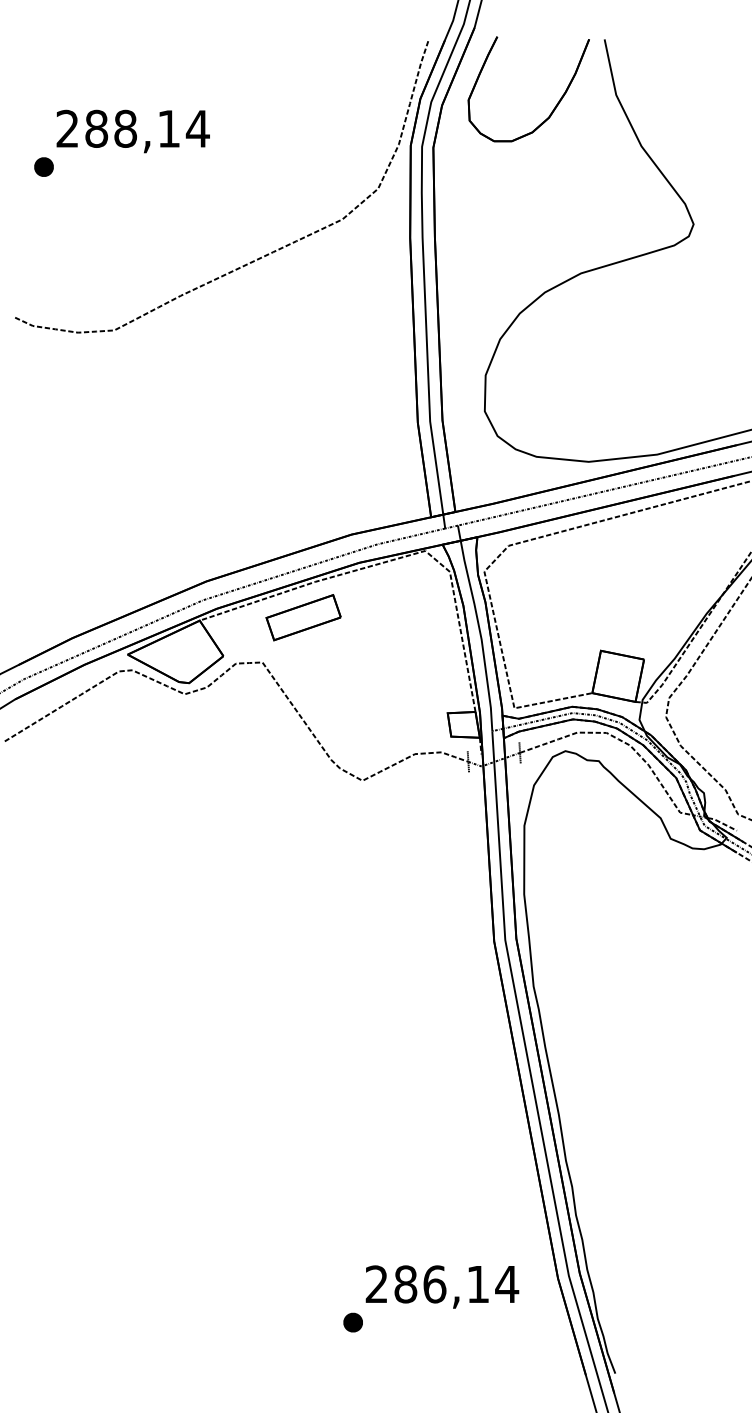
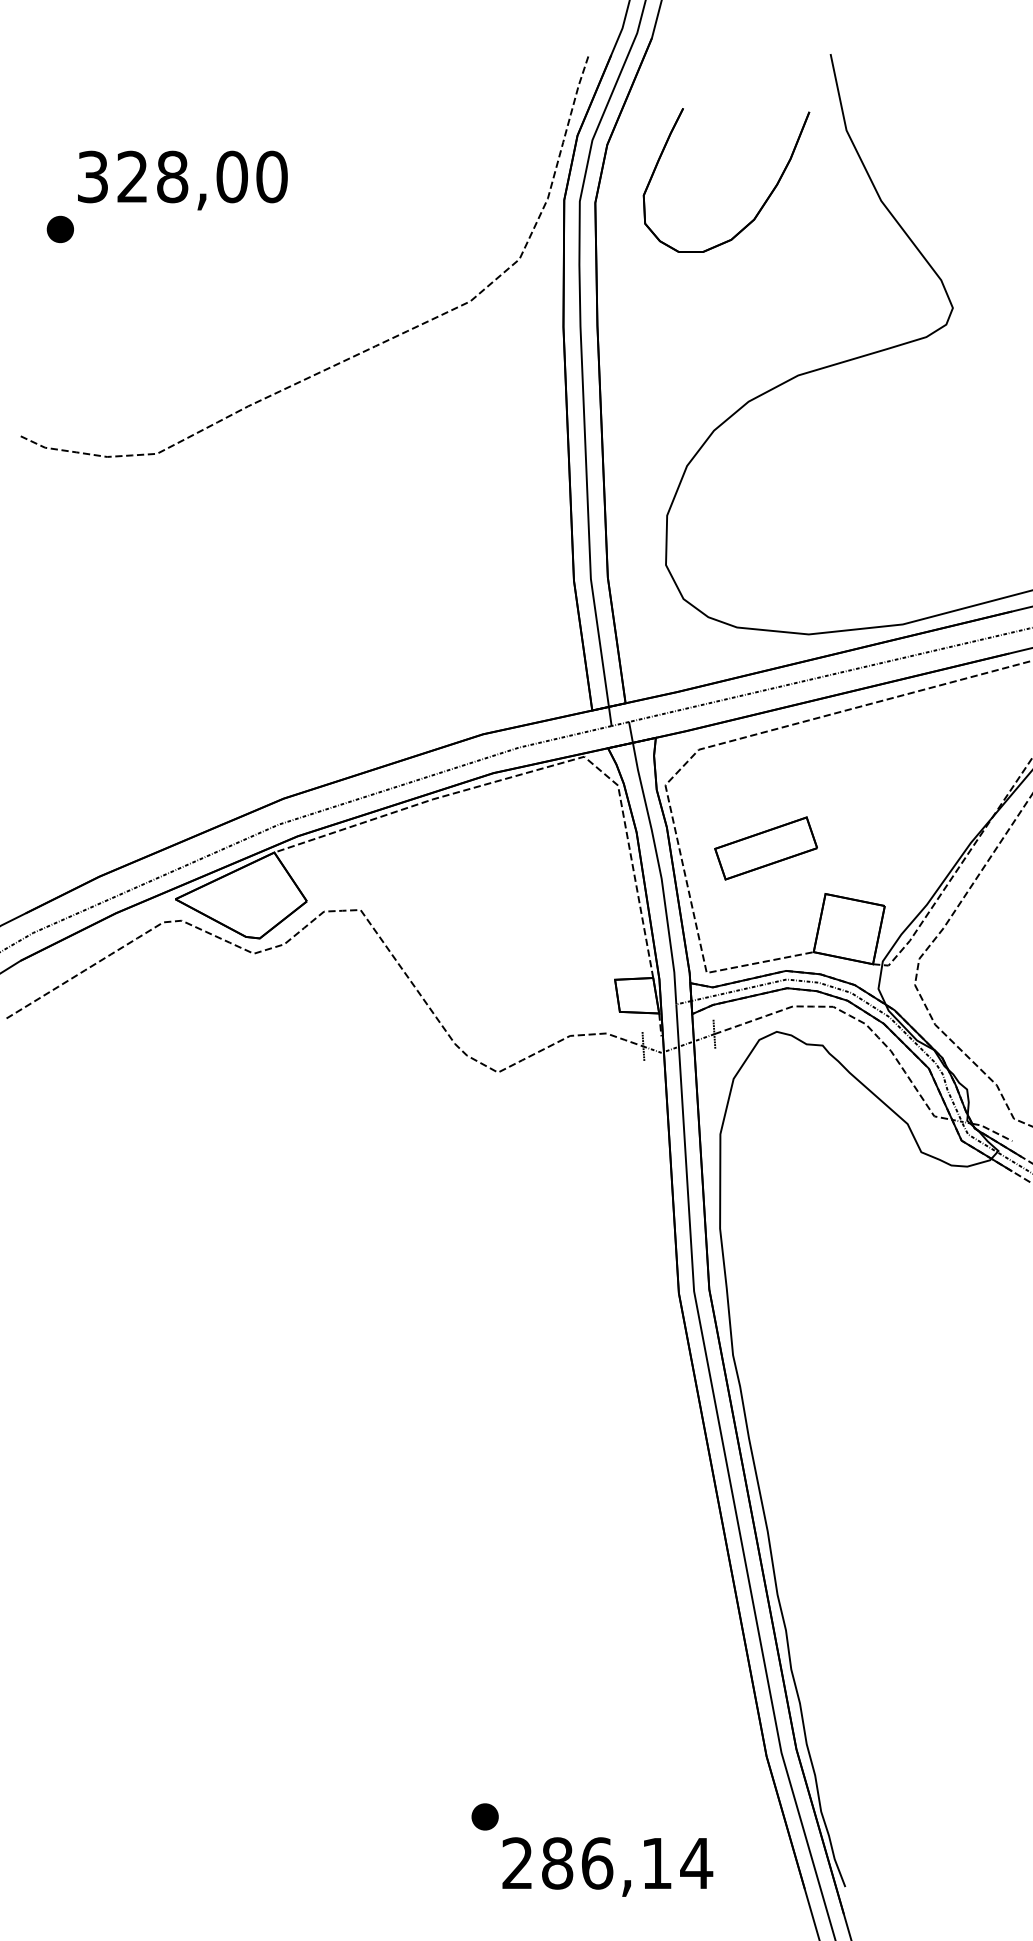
part: (555, 106) -> (762, 204), moved
text: (132, 128) -> (182, 176), 288,14 -> 328,00
part: (303, 617) -> (765, 848), moved
text: (442, 1286) -> (607, 1866), moved

